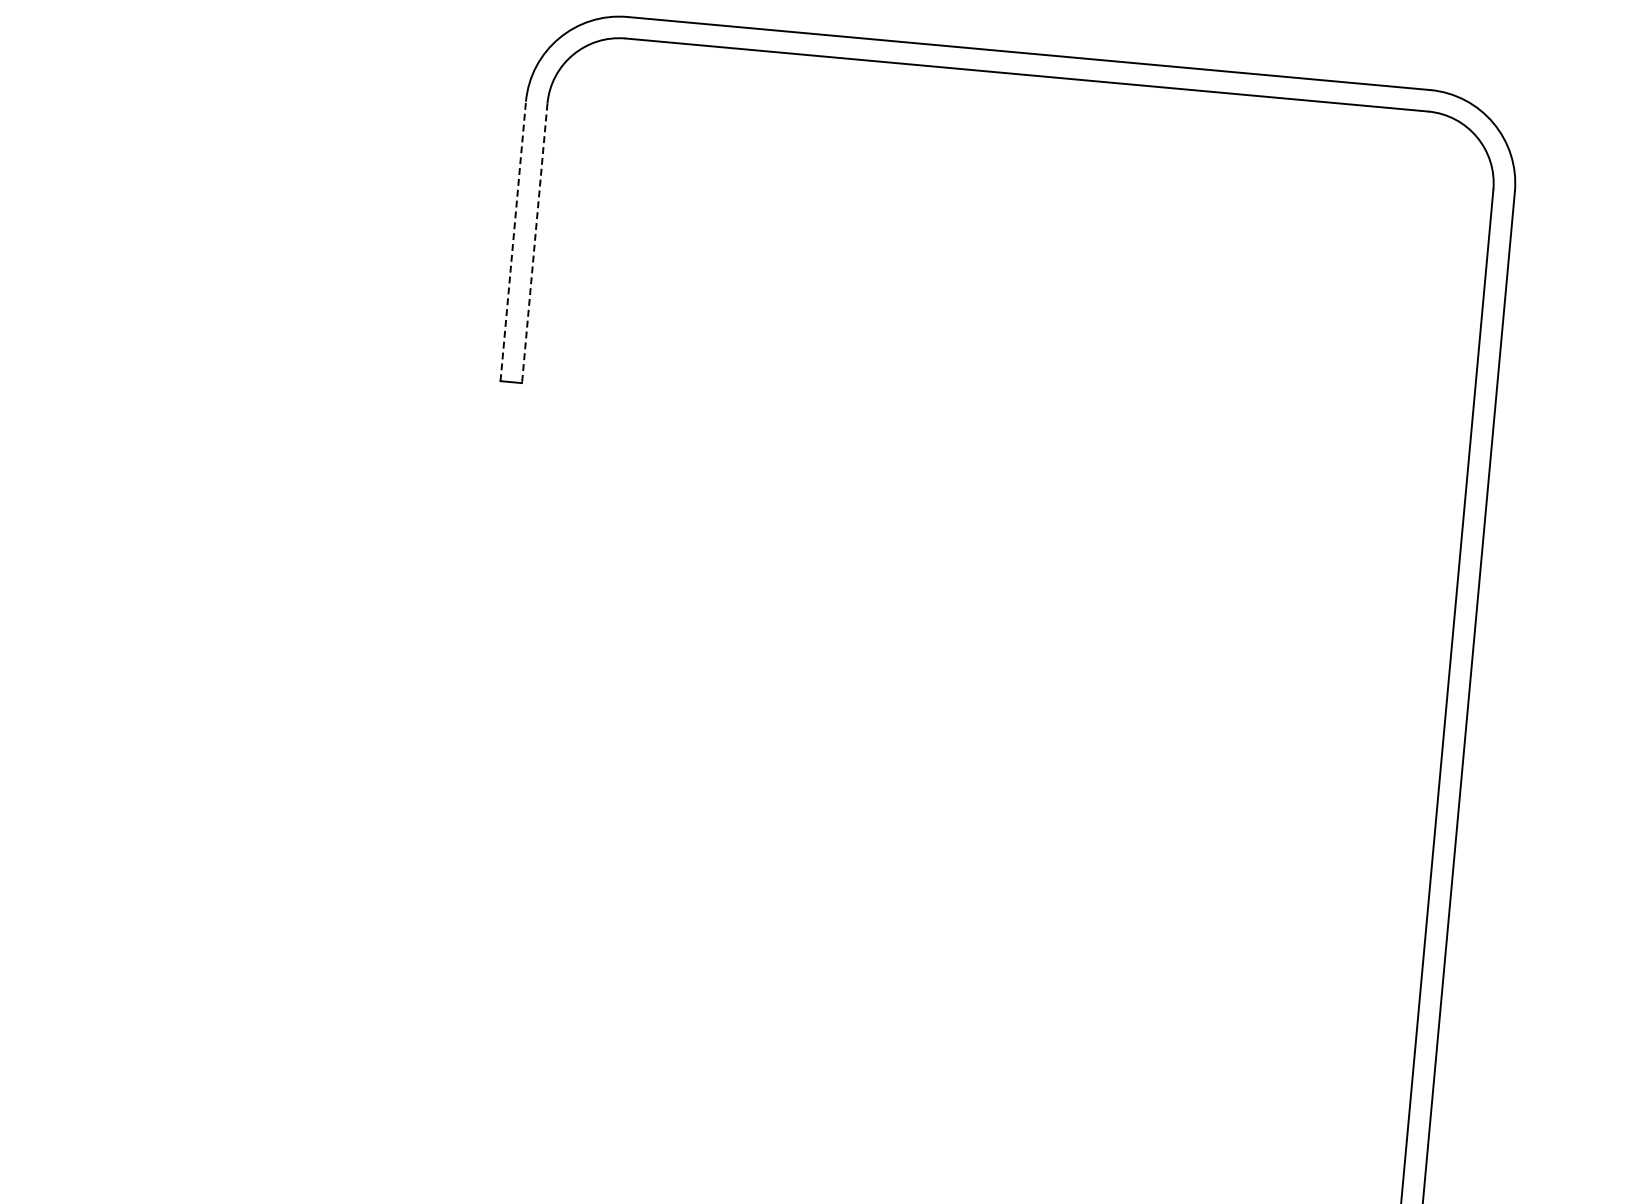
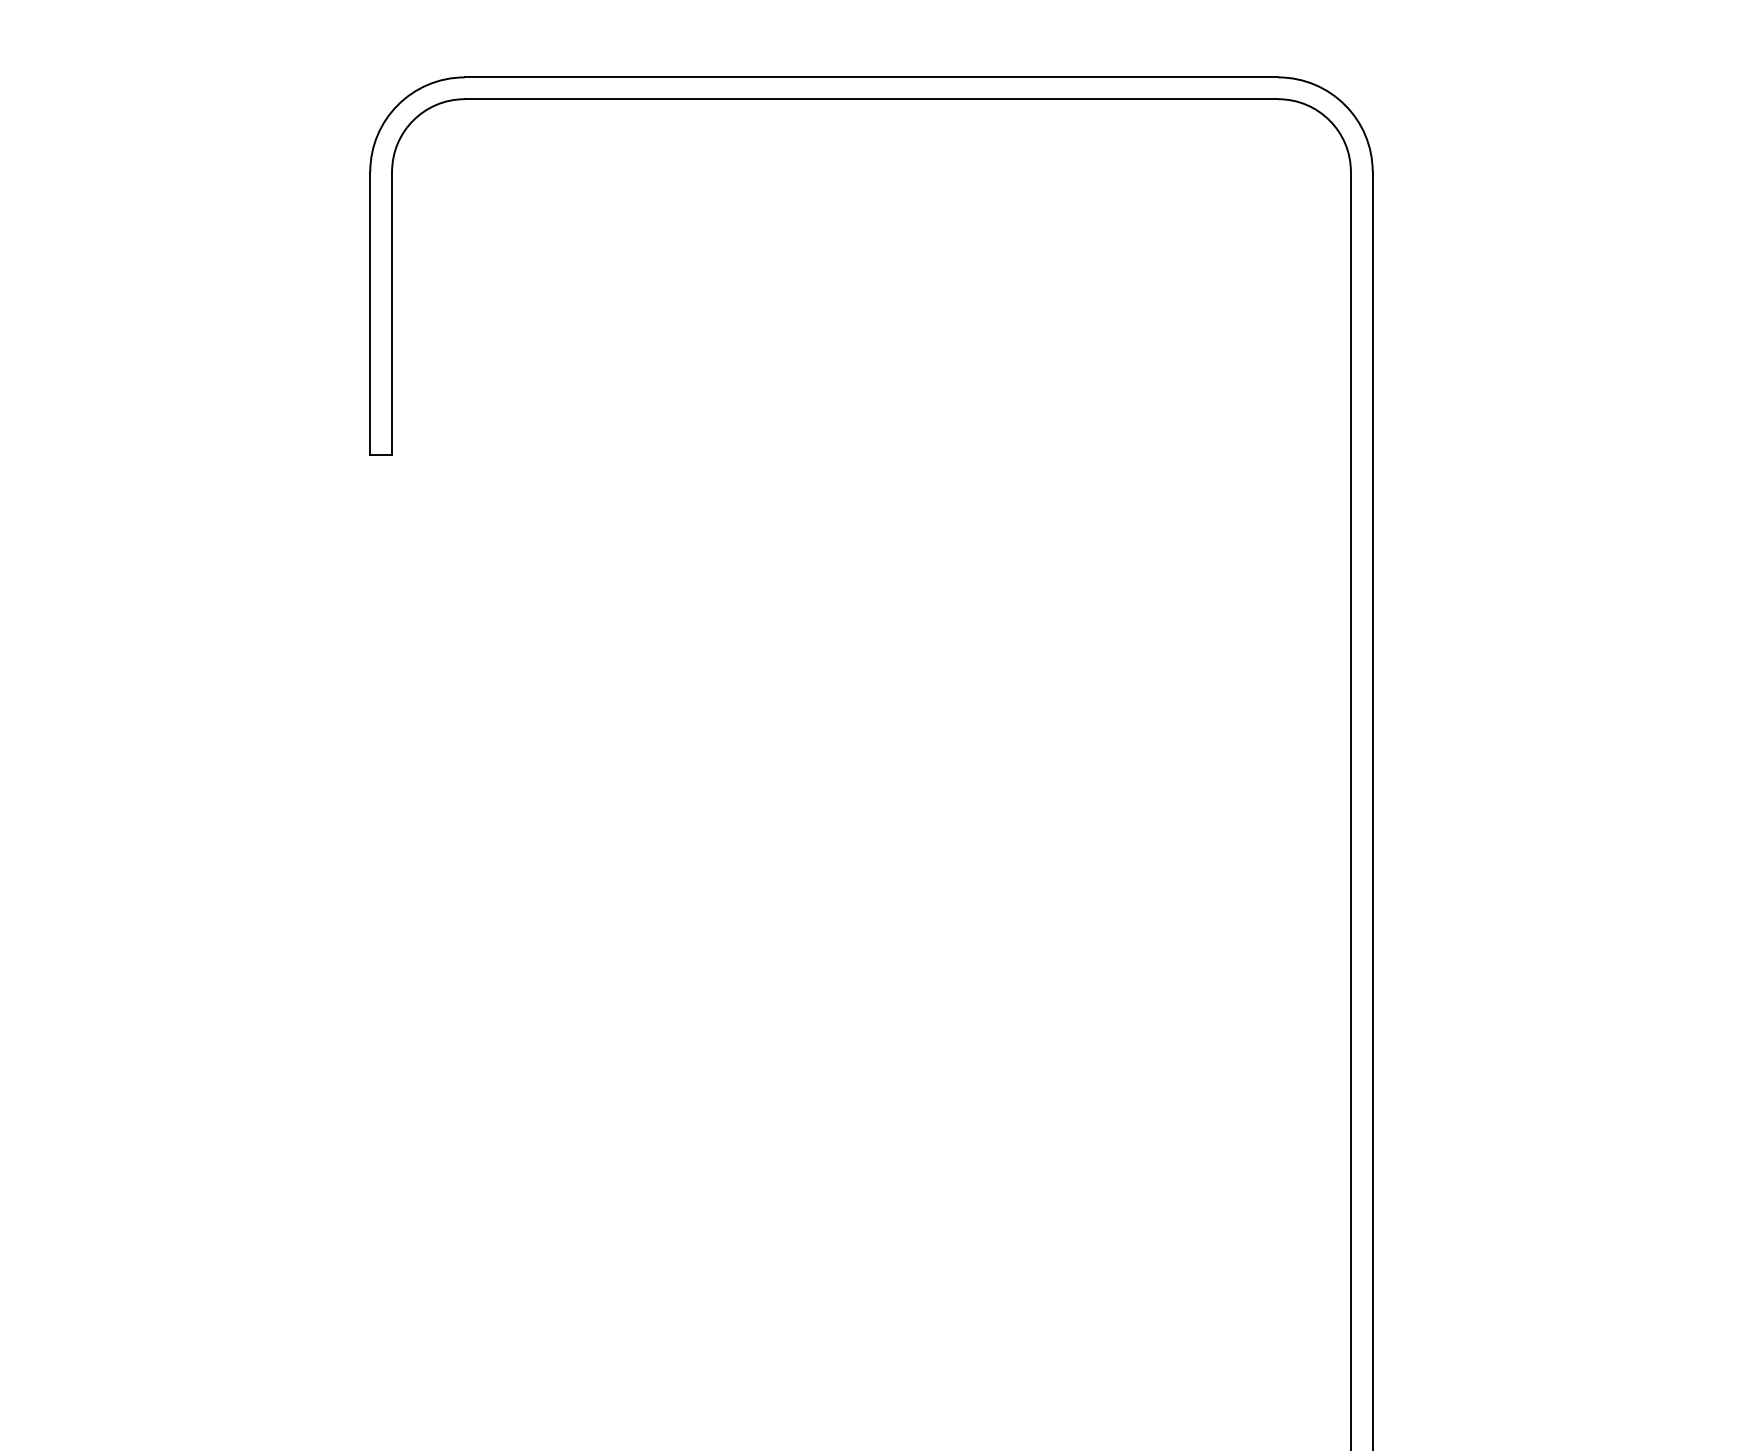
line: (513, 241) -> (370, 313), dashed -> solid
line: (535, 243) -> (392, 313), dashed -> solid

